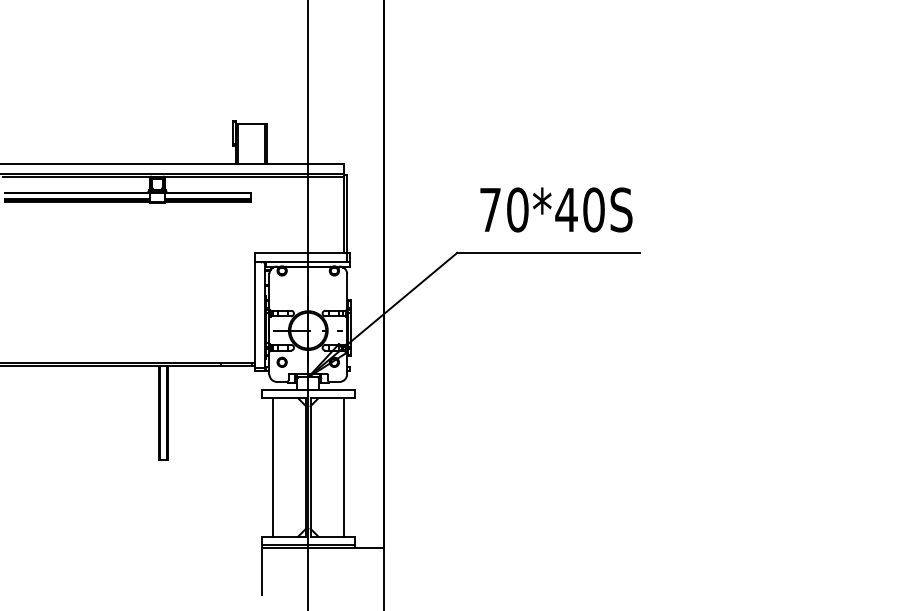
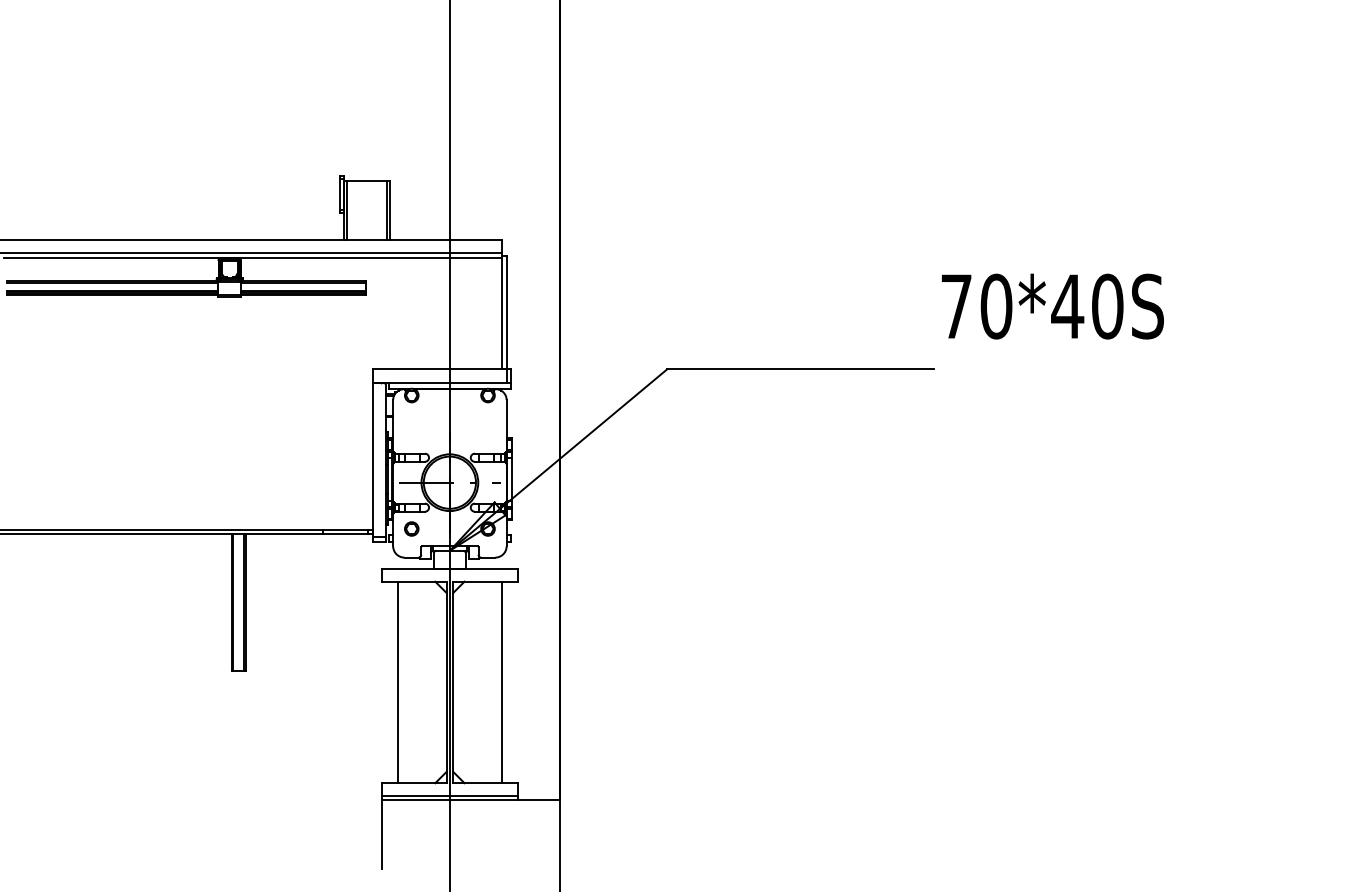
text: (556, 209) -> (1052, 305), moved

